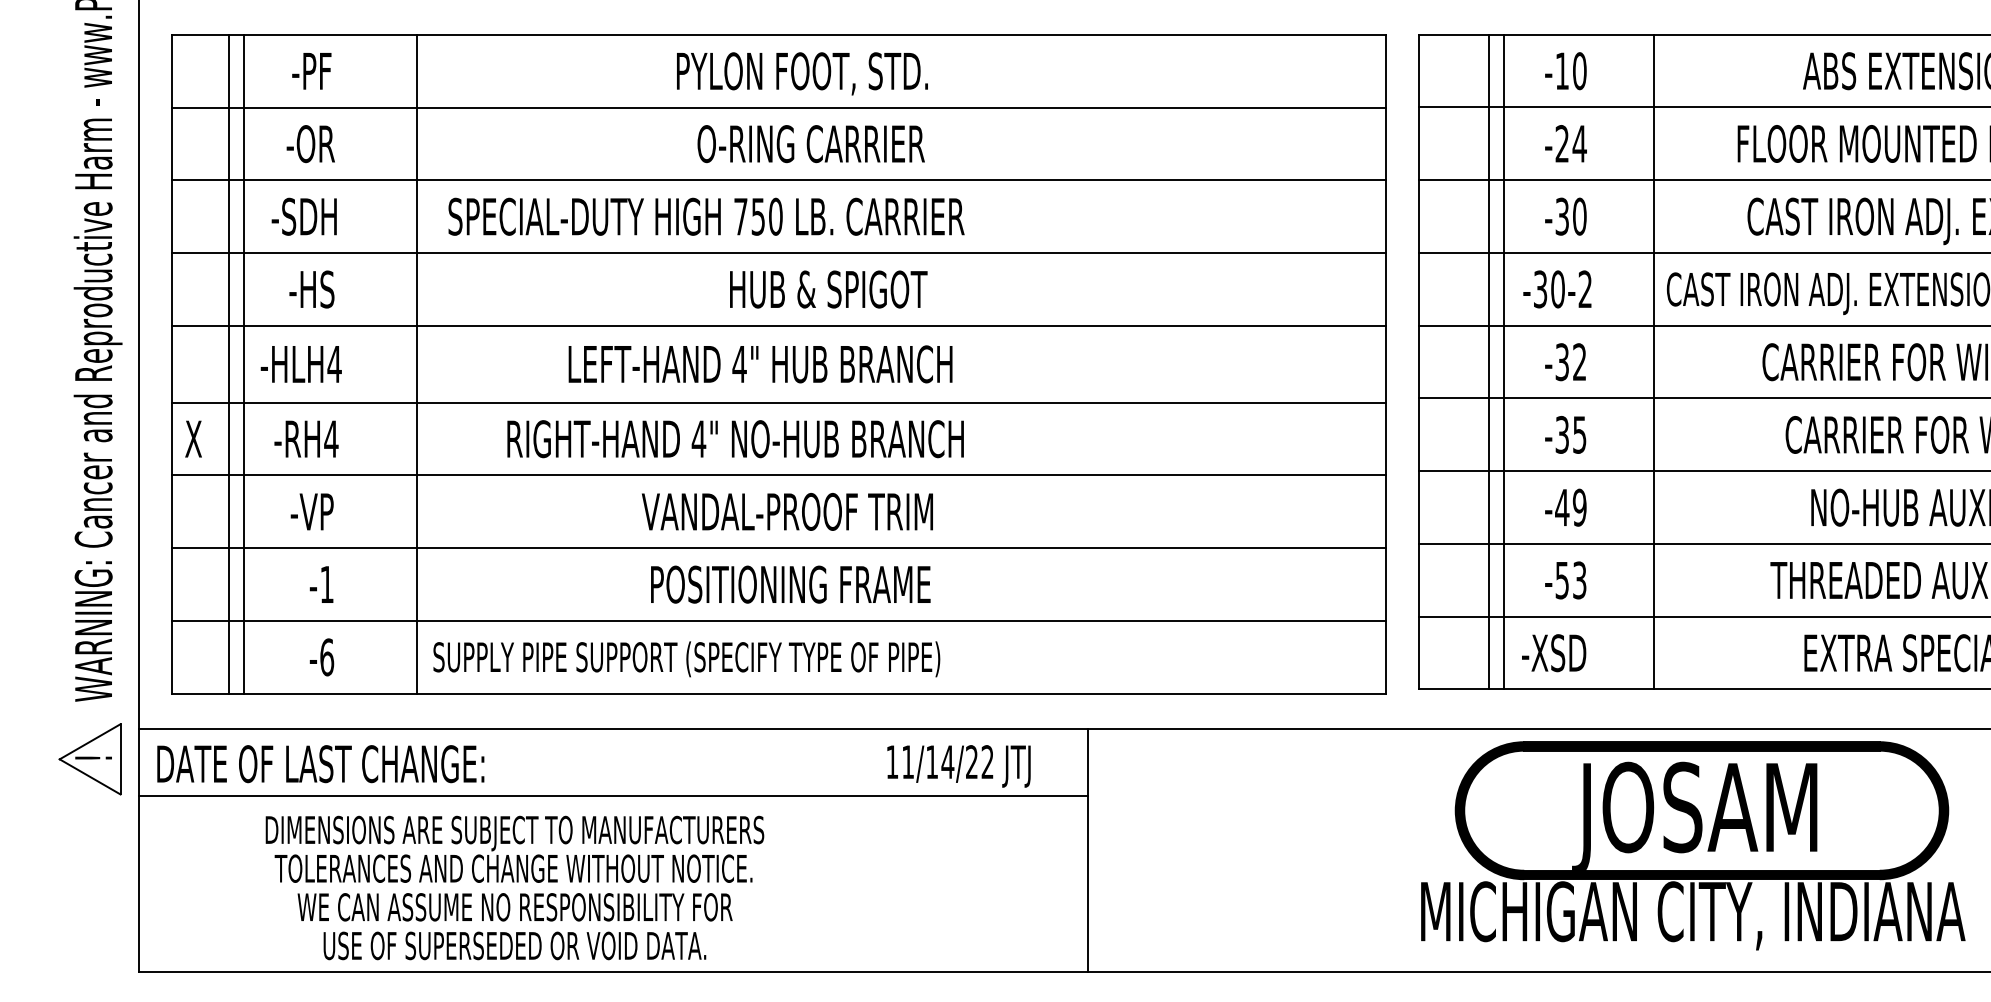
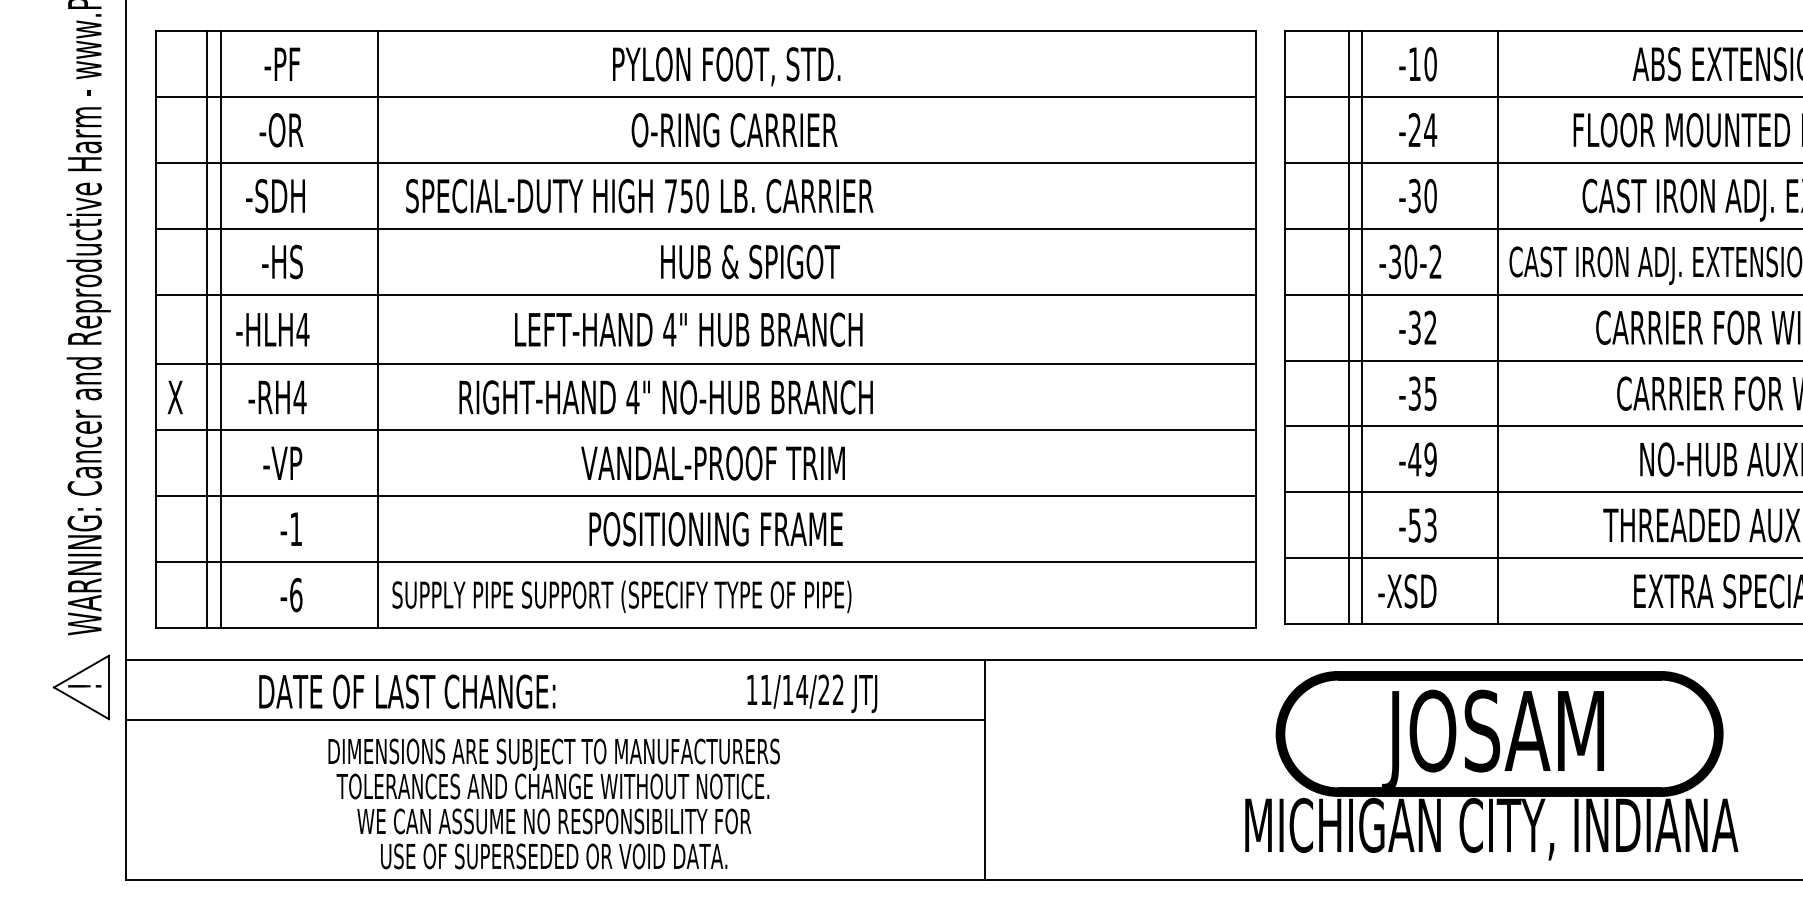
text: (320, 764) -> (407, 692), moved
text: (958, 766) -> (811, 693), moved
part: (1693, 845) -> (1491, 765), moved
text: (514, 887) -> (553, 803), moved

